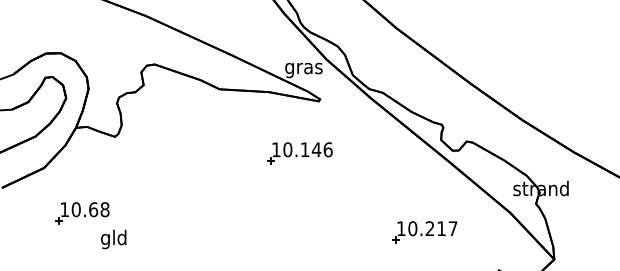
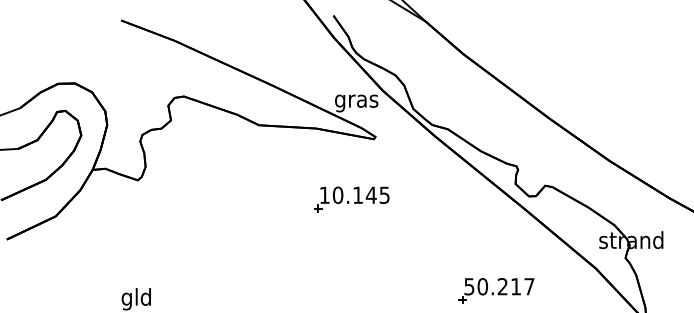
text: (327, 149) -> (383, 194), 10.146 -> 10.145
part: (82, 213) -> (100, 269), removed
text: (401, 228) -> (469, 286), 10.217 -> 50.217

